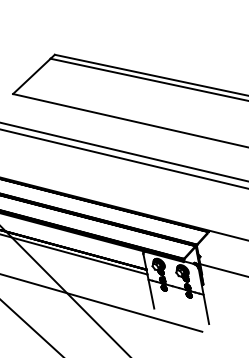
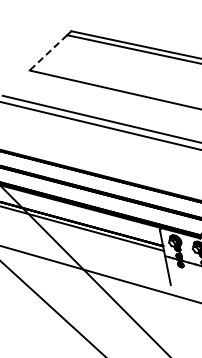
line: (31, 76) -> (48, 52), solid -> dashed

